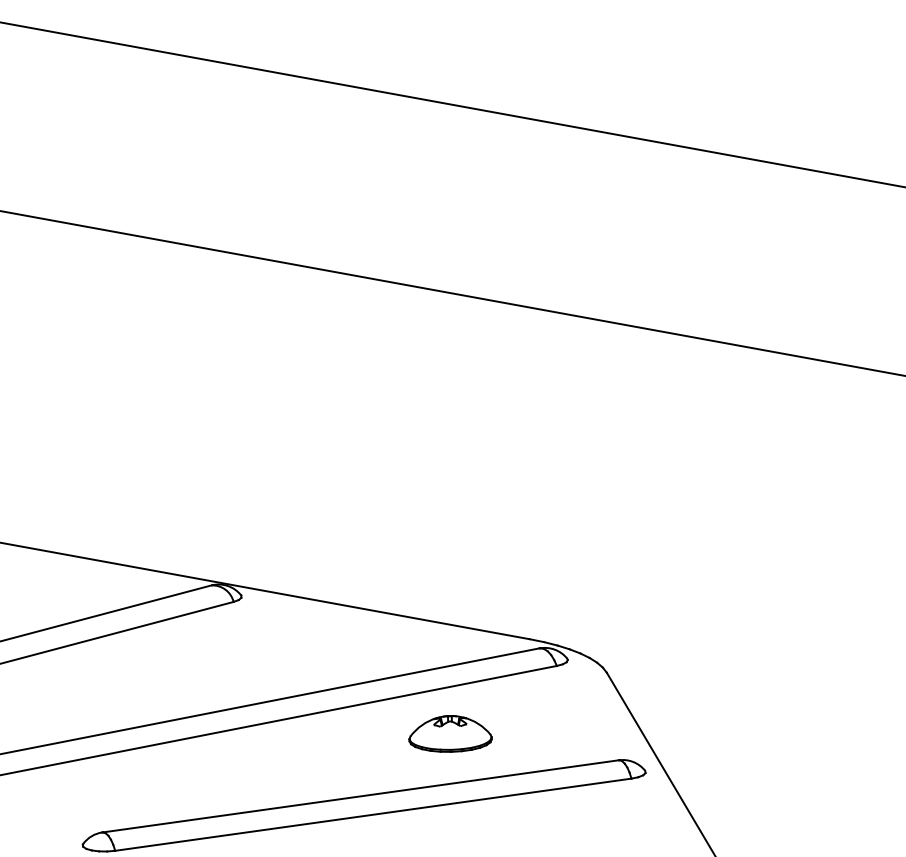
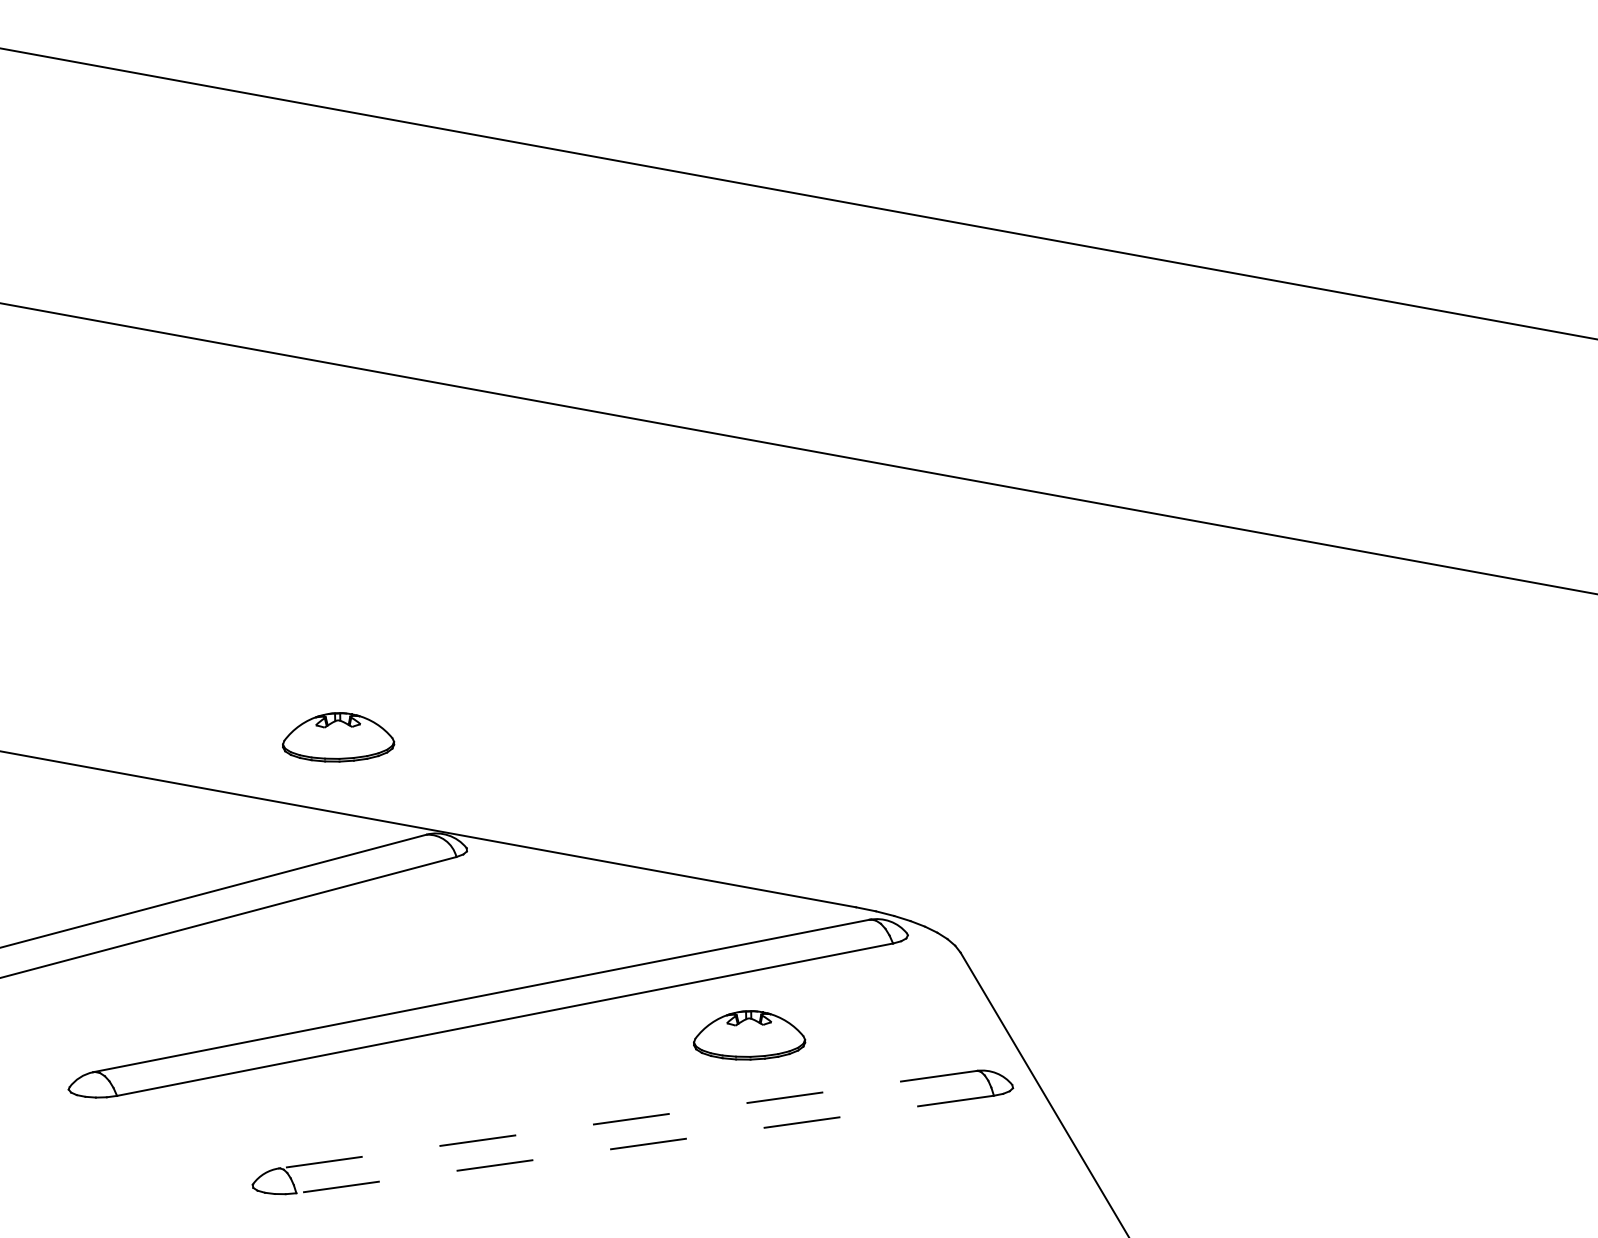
part: (146, 513) -> (338, 737), added
line: (360, 796) -> (627, 1119), solid -> dashed
line: (372, 814) -> (644, 1144), solid -> dashed

